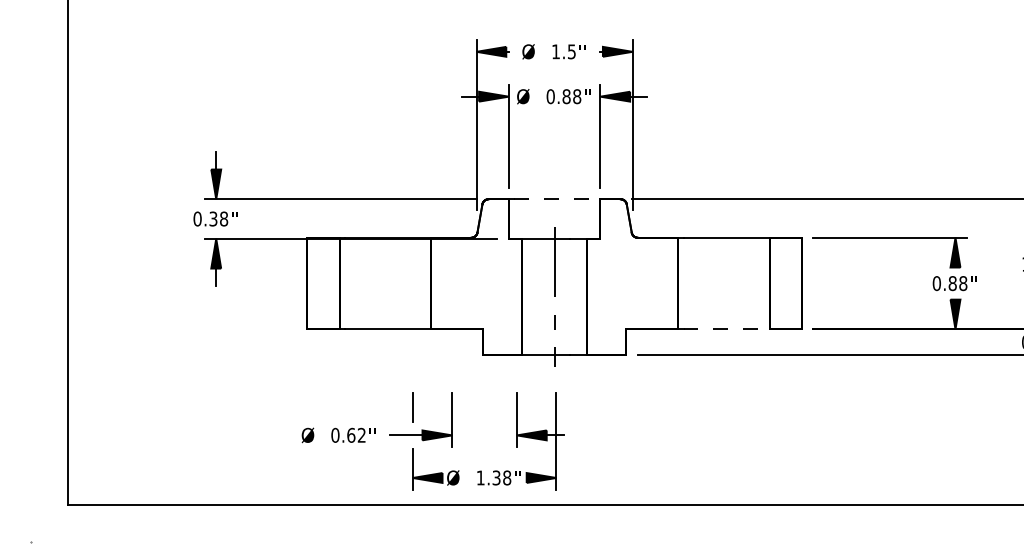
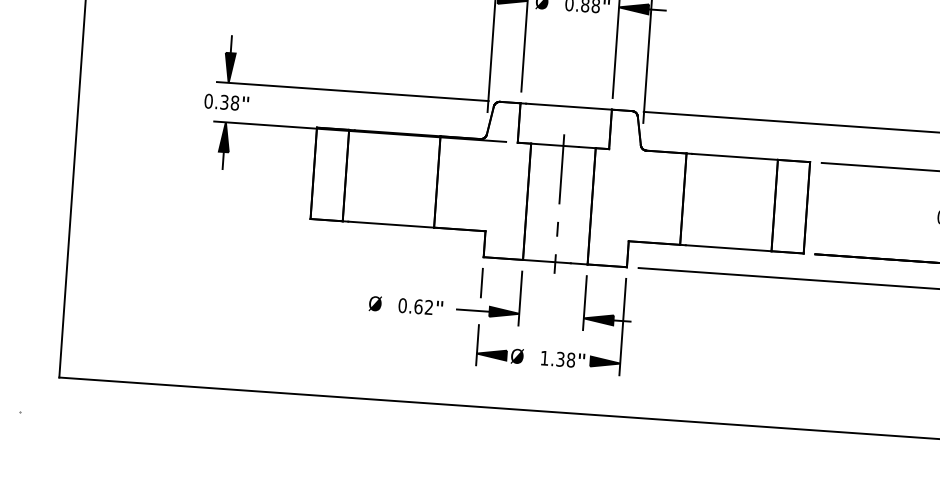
line: (557, 199) -> (569, 106), dashed -> solid
line: (726, 329) -> (728, 248), dashed -> solid
part: (432, 441) -> (499, 318), moved

